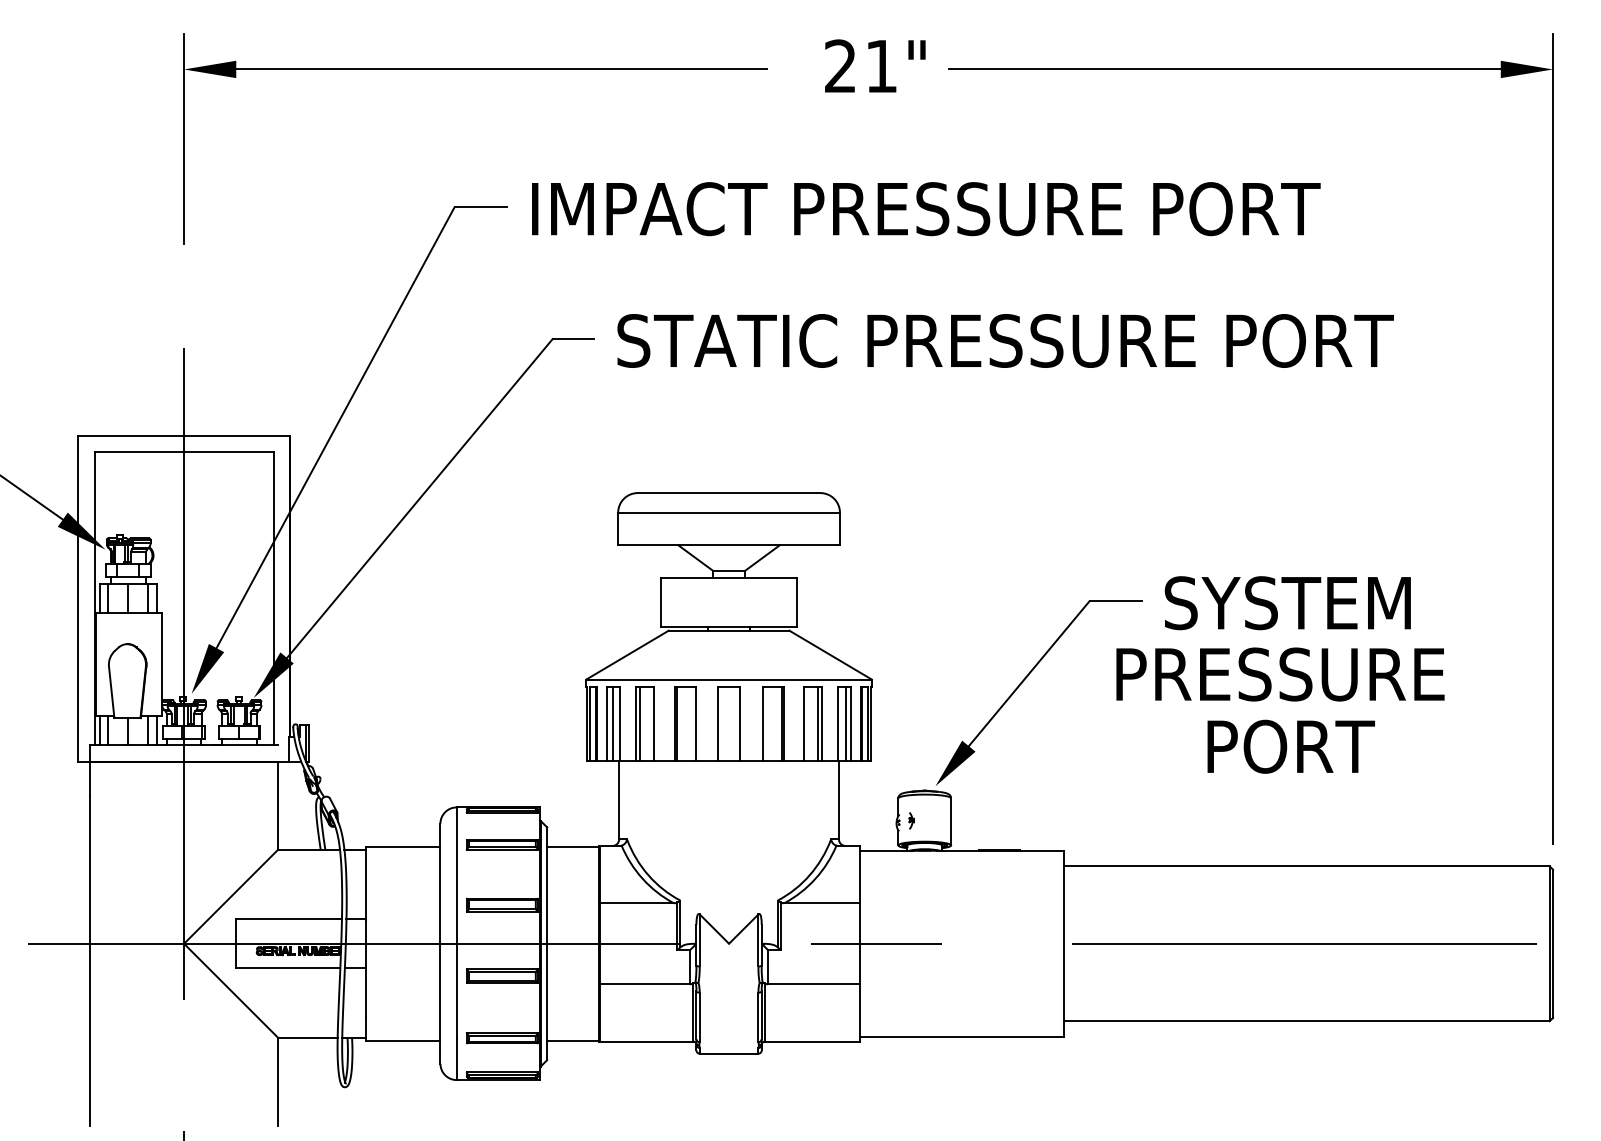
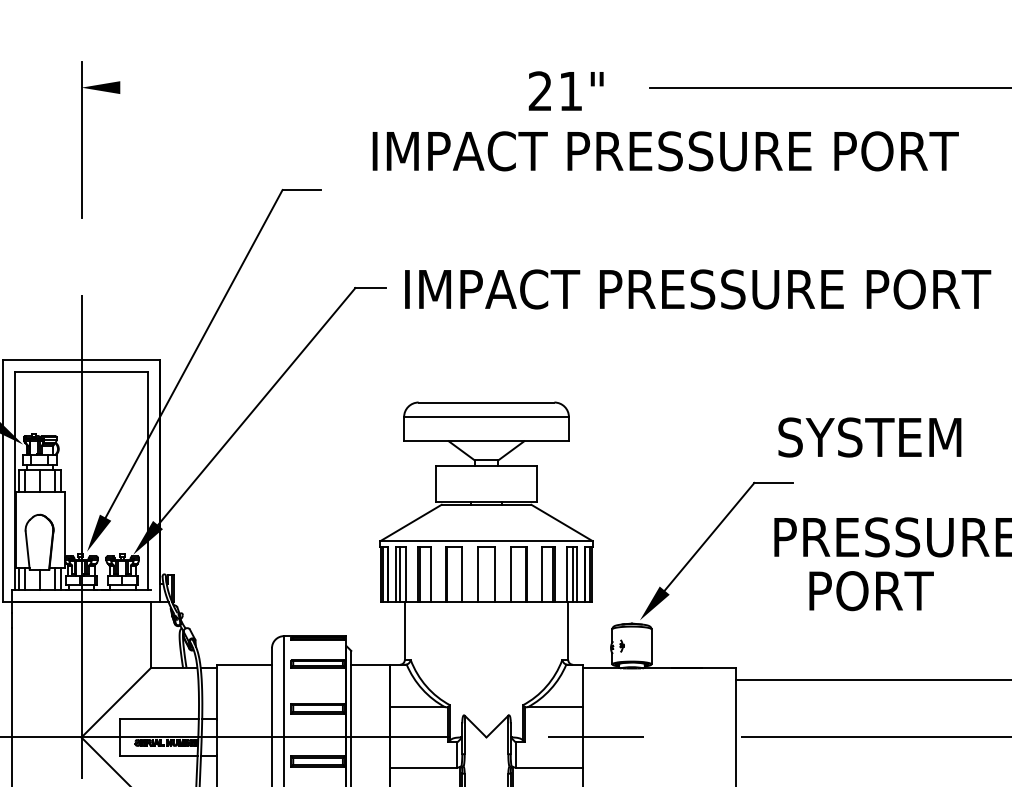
text: (875, 65) -> (566, 90), moved
line: (501, 69) -> (317, 87), removed
text: (926, 209) -> (665, 151), moved
text: (1012, 340) -> (697, 289), STATIC PRESSURE PORT -> IMPACT PRESSURE PORT
text: (1287, 603) -> (869, 437), moved
text: (1290, 746) -> (871, 590), moved

